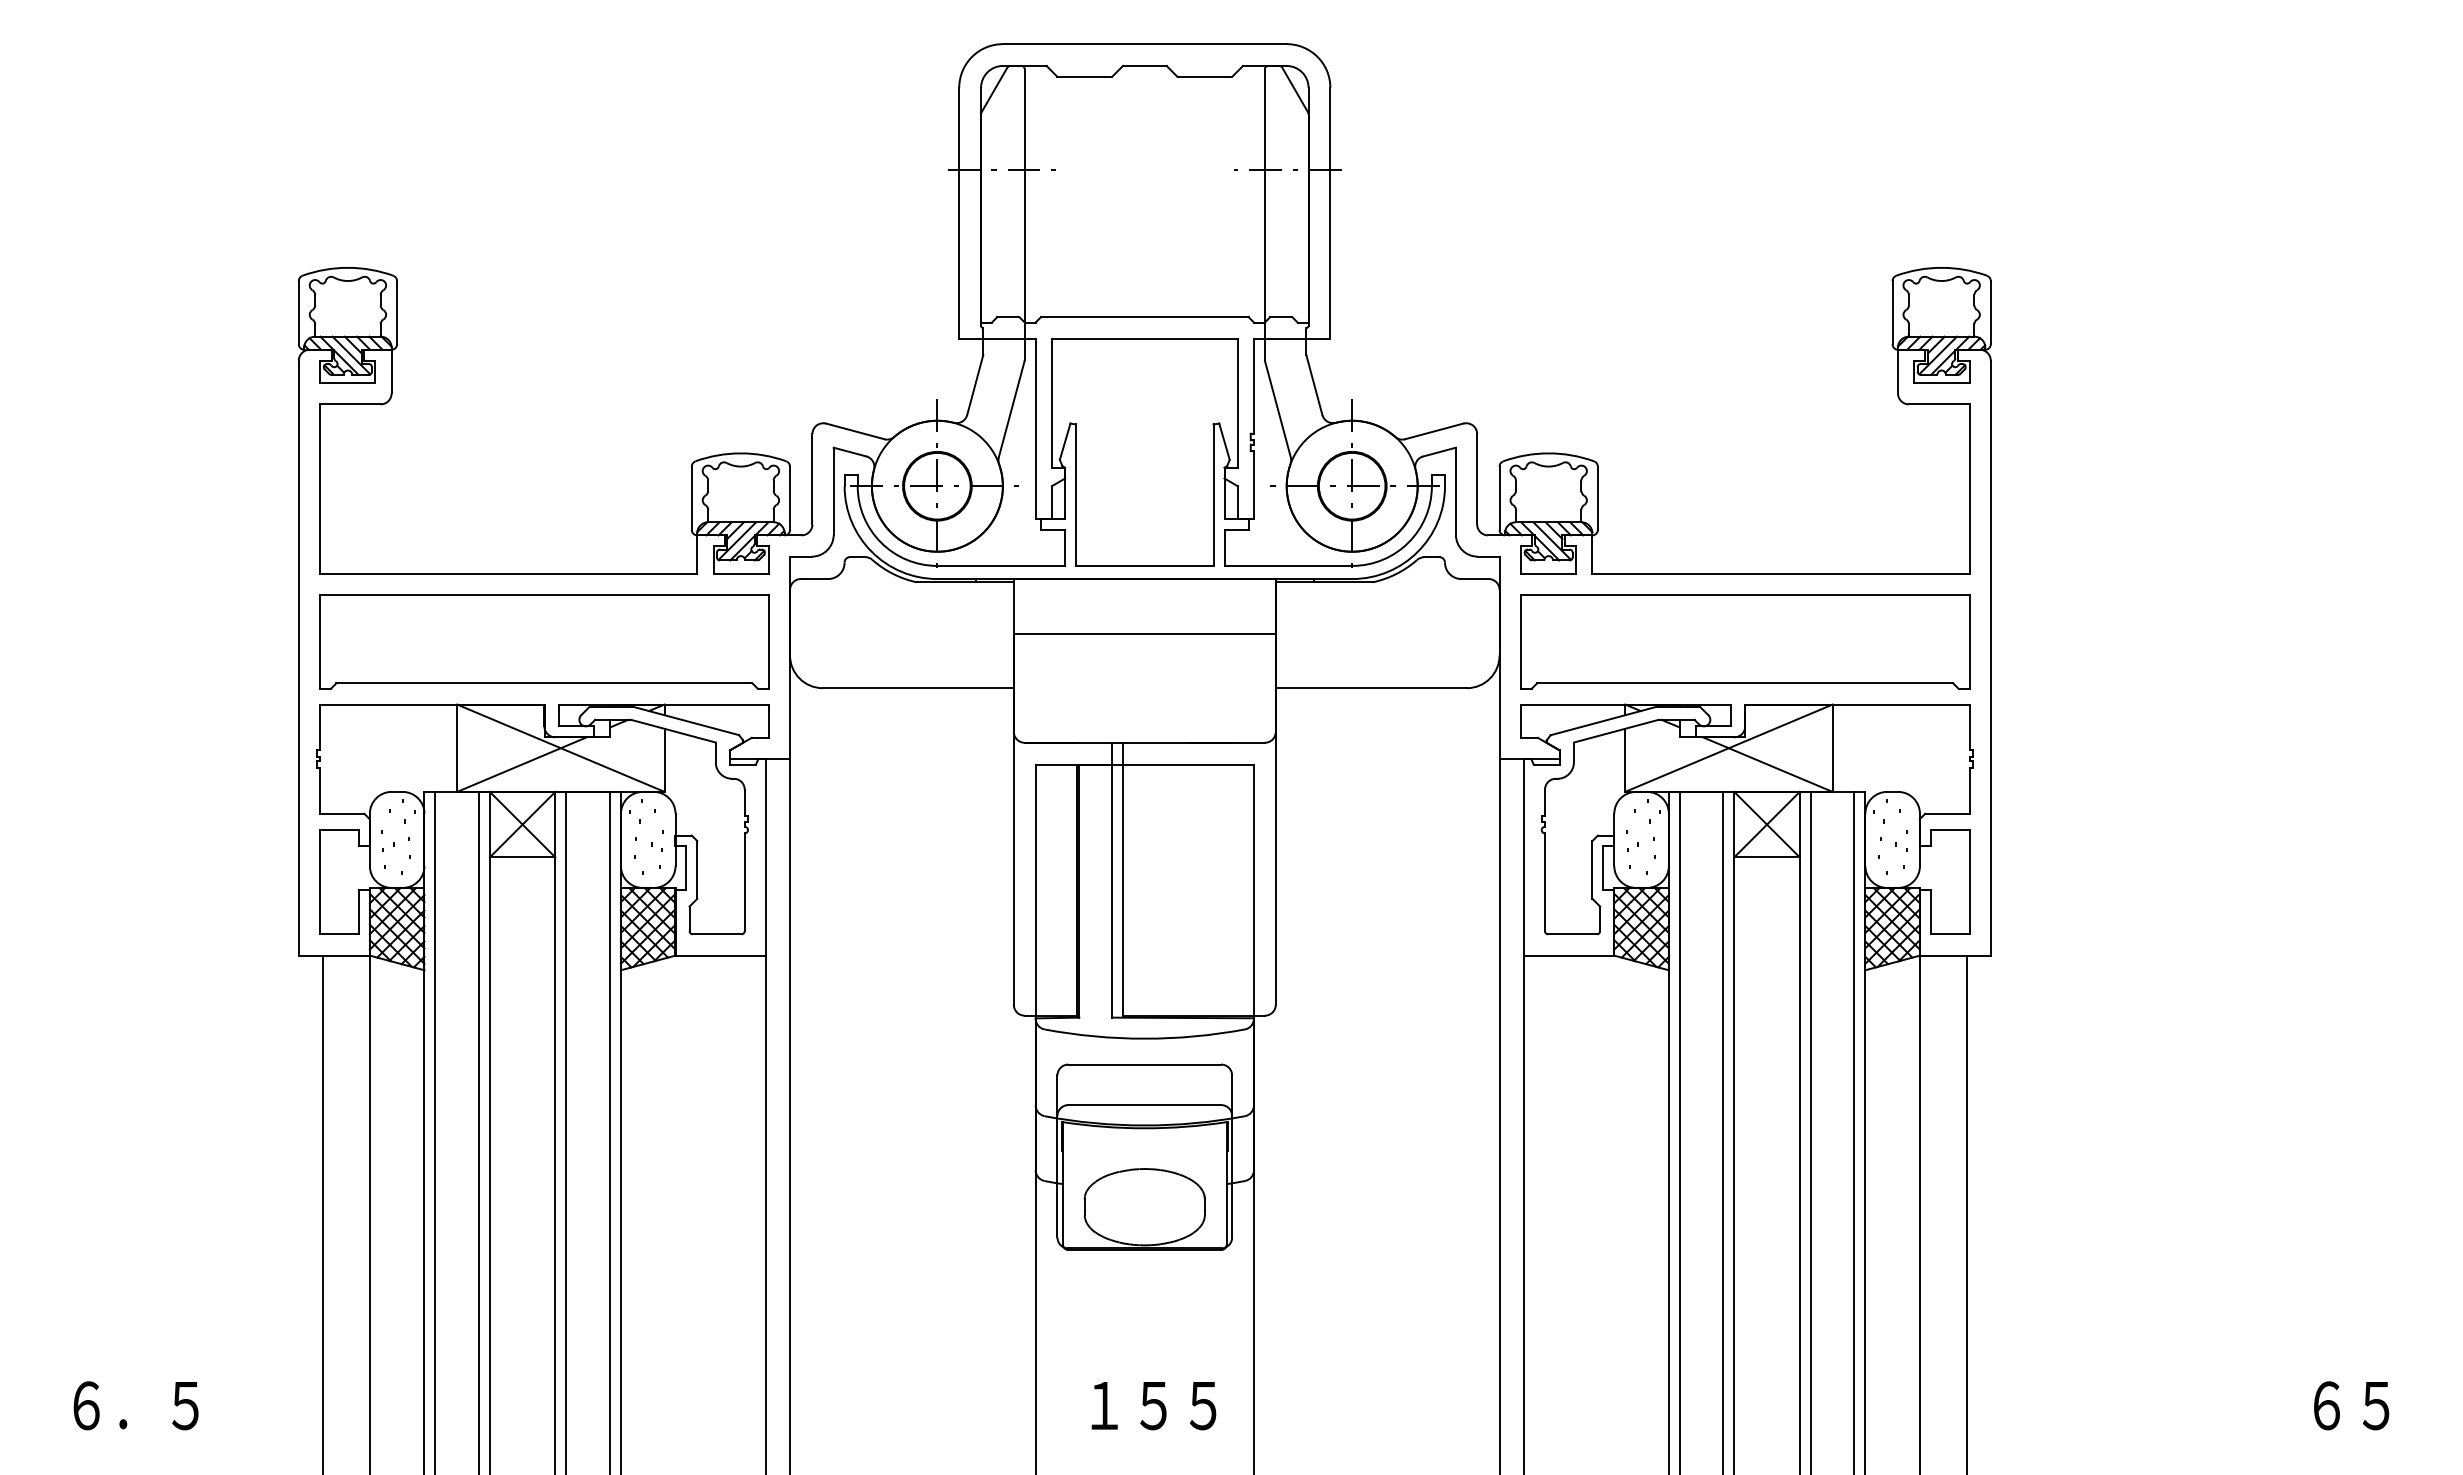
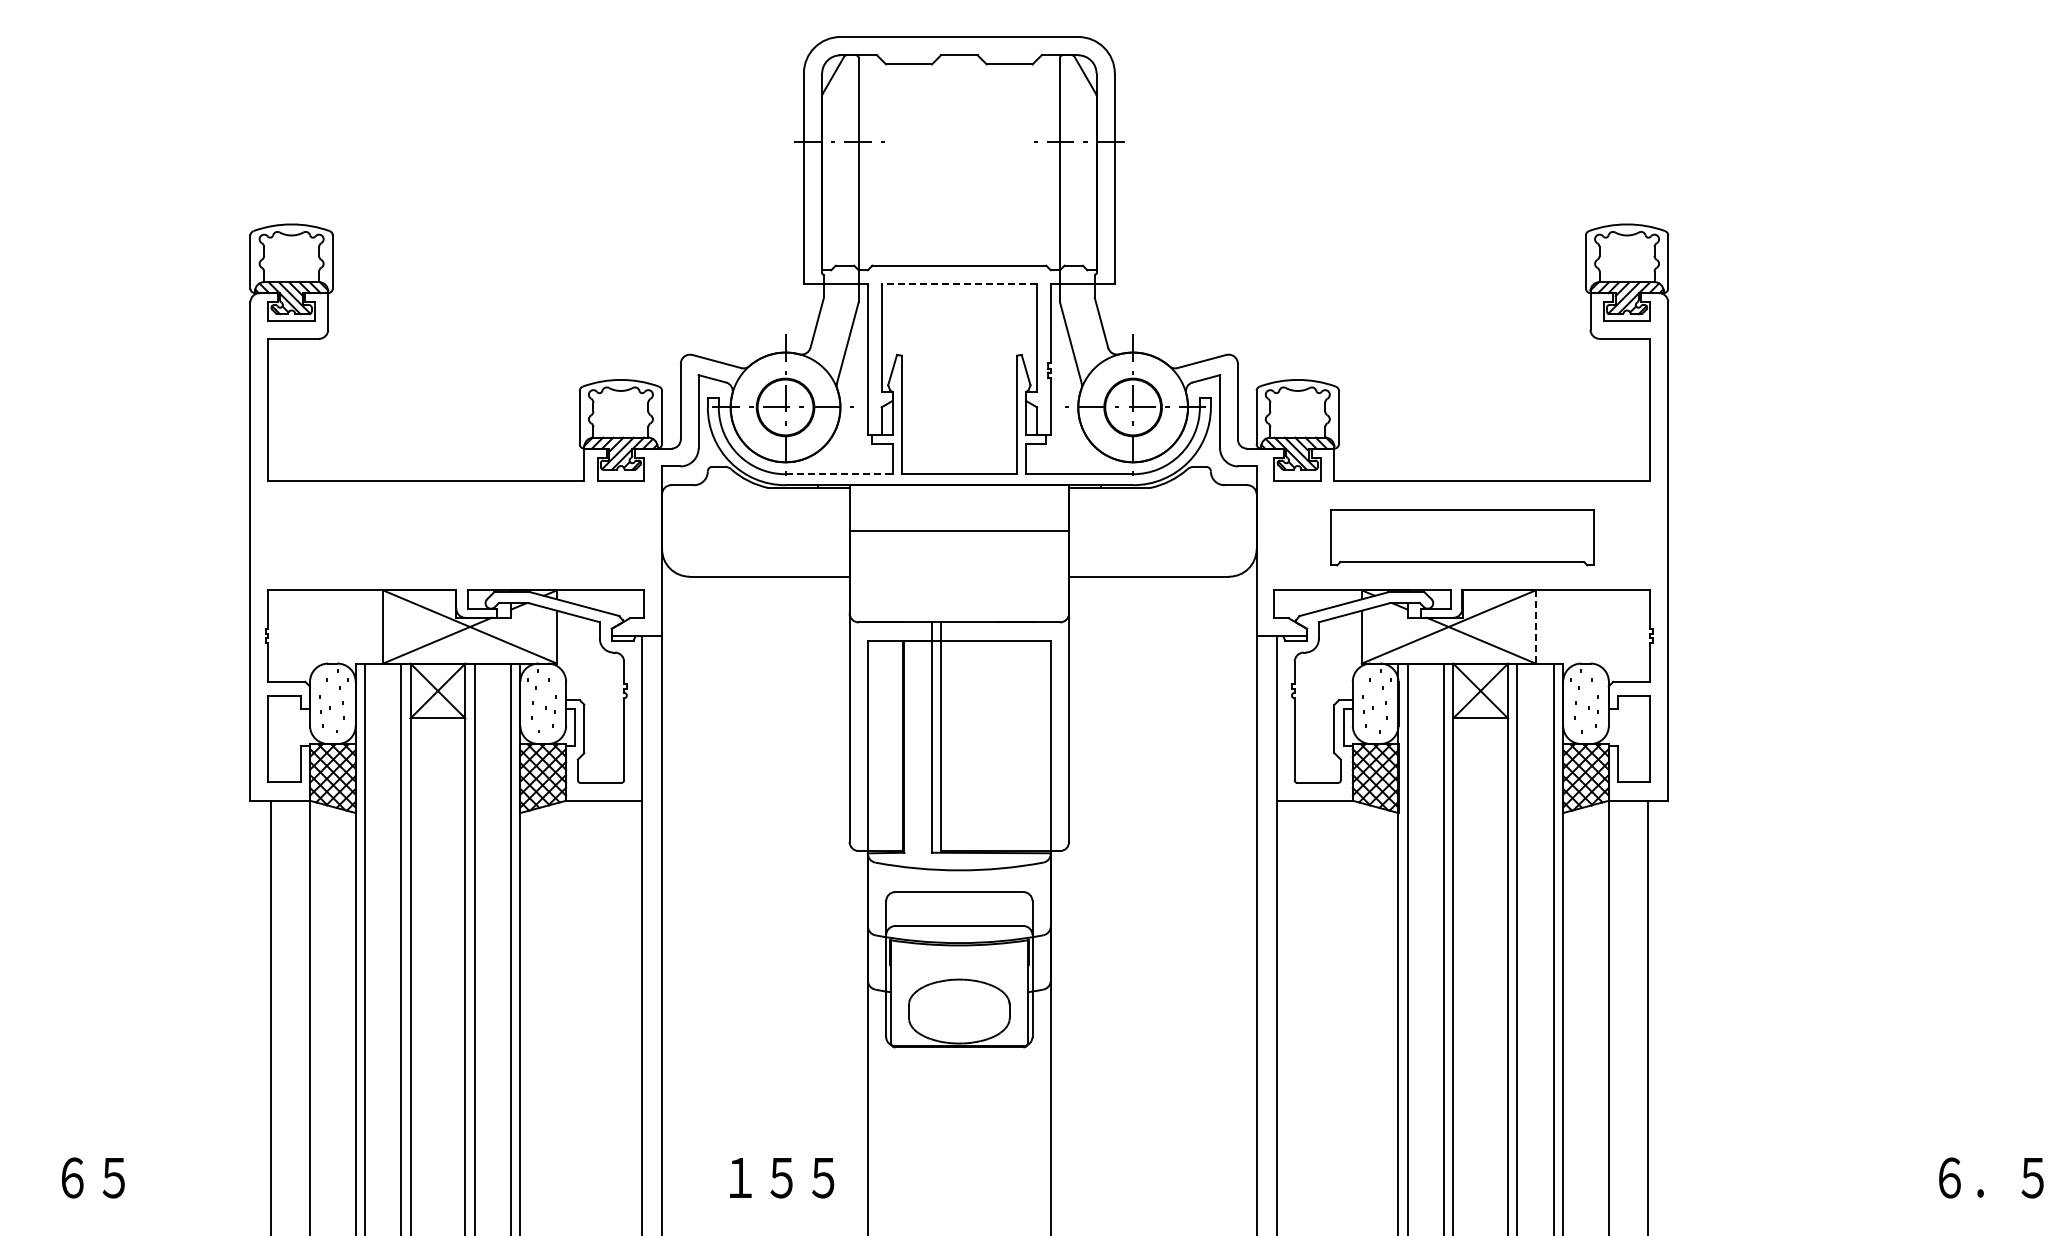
line: (1144, 338) -> (959, 283), solid -> dashed
line: (1001, 566) -> (839, 474), solid -> dashed
part: (543, 641) -> (455, 537), removed
part: (1744, 641) -> (1461, 537), size x0.7
line: (1832, 747) -> (1535, 626), solid -> dashed
text: (159, 1406) -> (133, 1178), ６．５ -> ６５
text: (1154, 1406) -> (782, 1178), moved
text: (2399, 1406) -> (2010, 1178), ６５ -> ６．５

